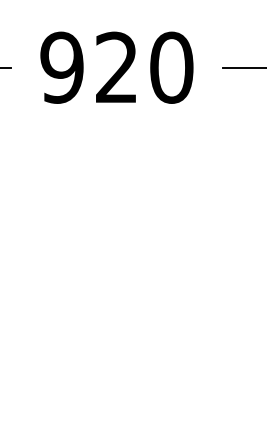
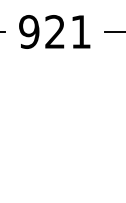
text: (172, 66) -> (81, 31), 920 -> 921

